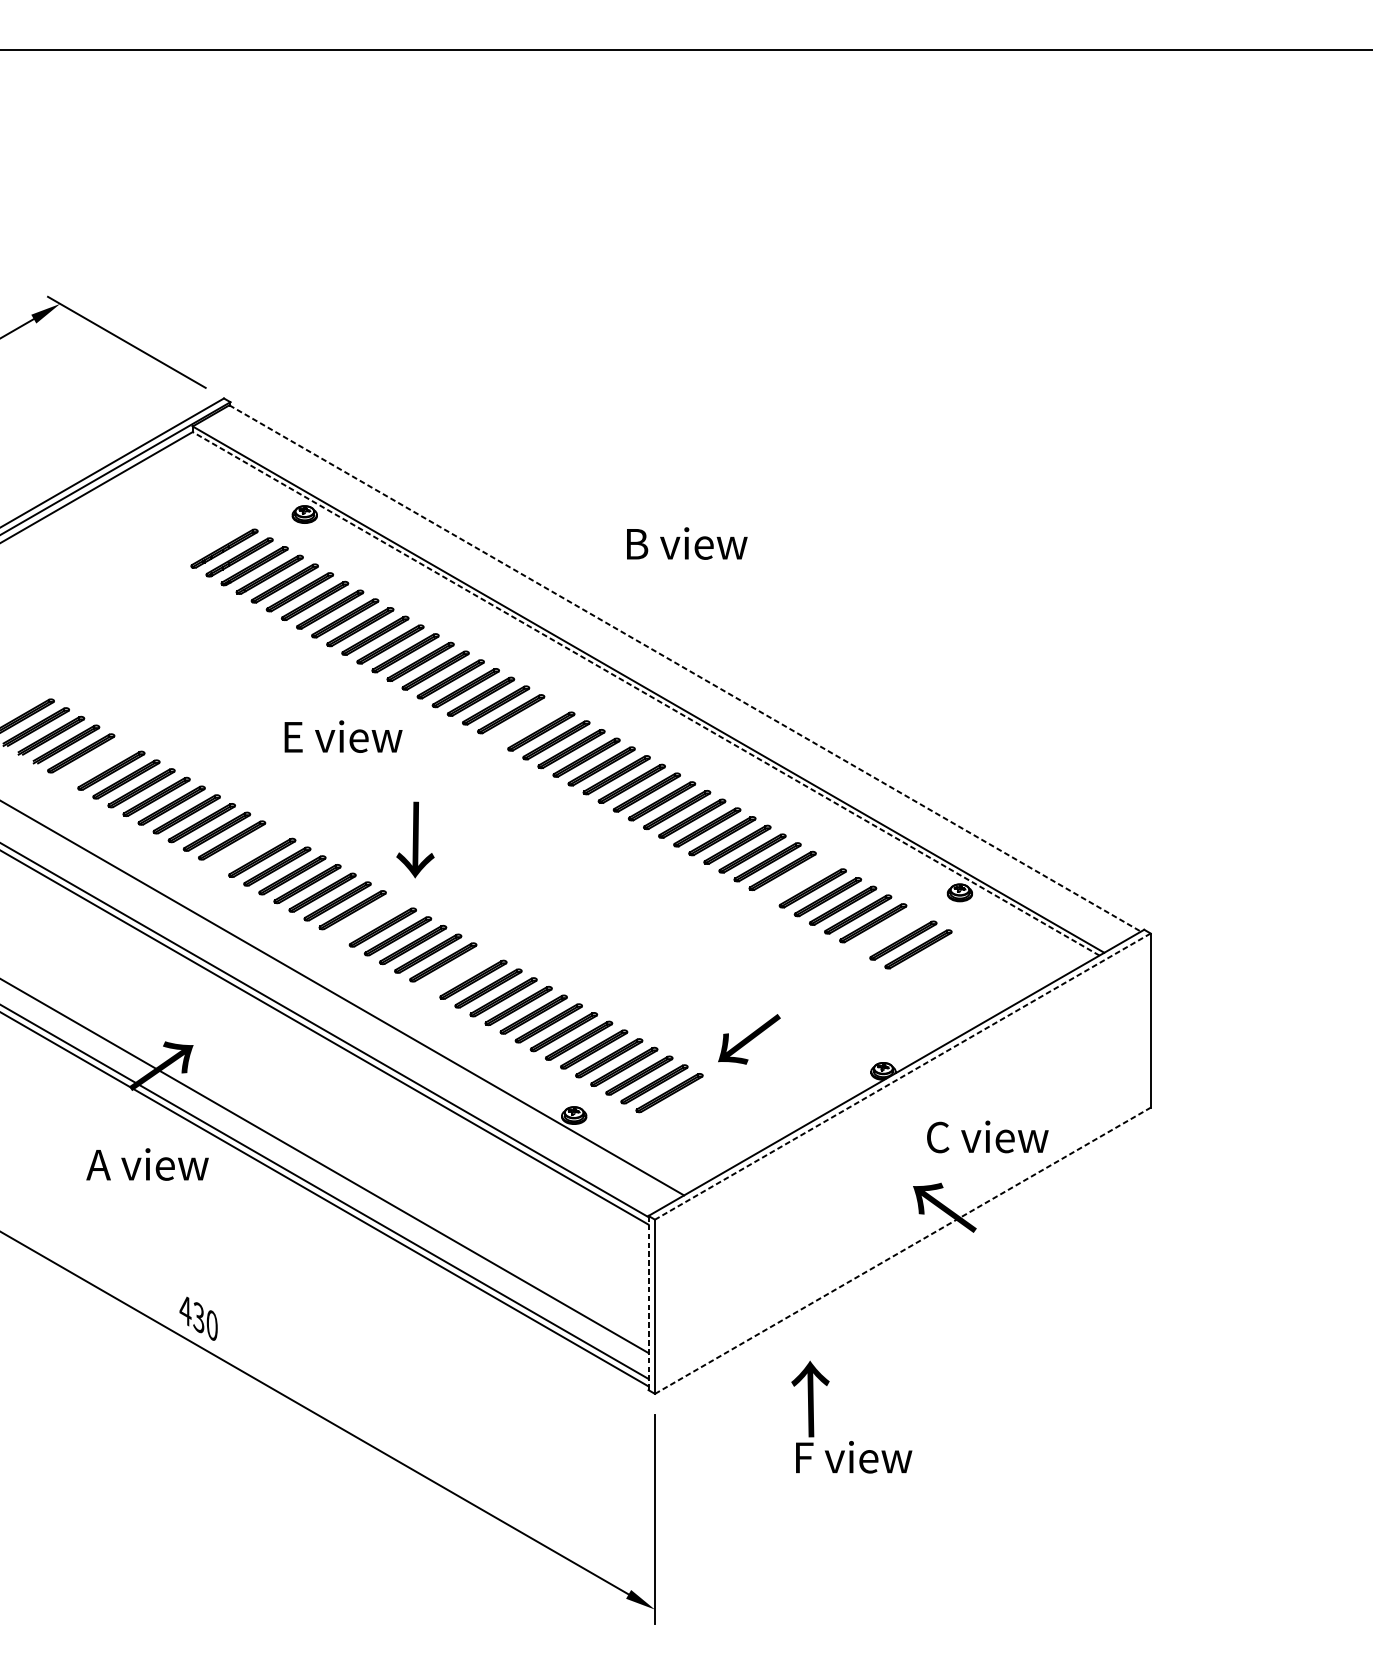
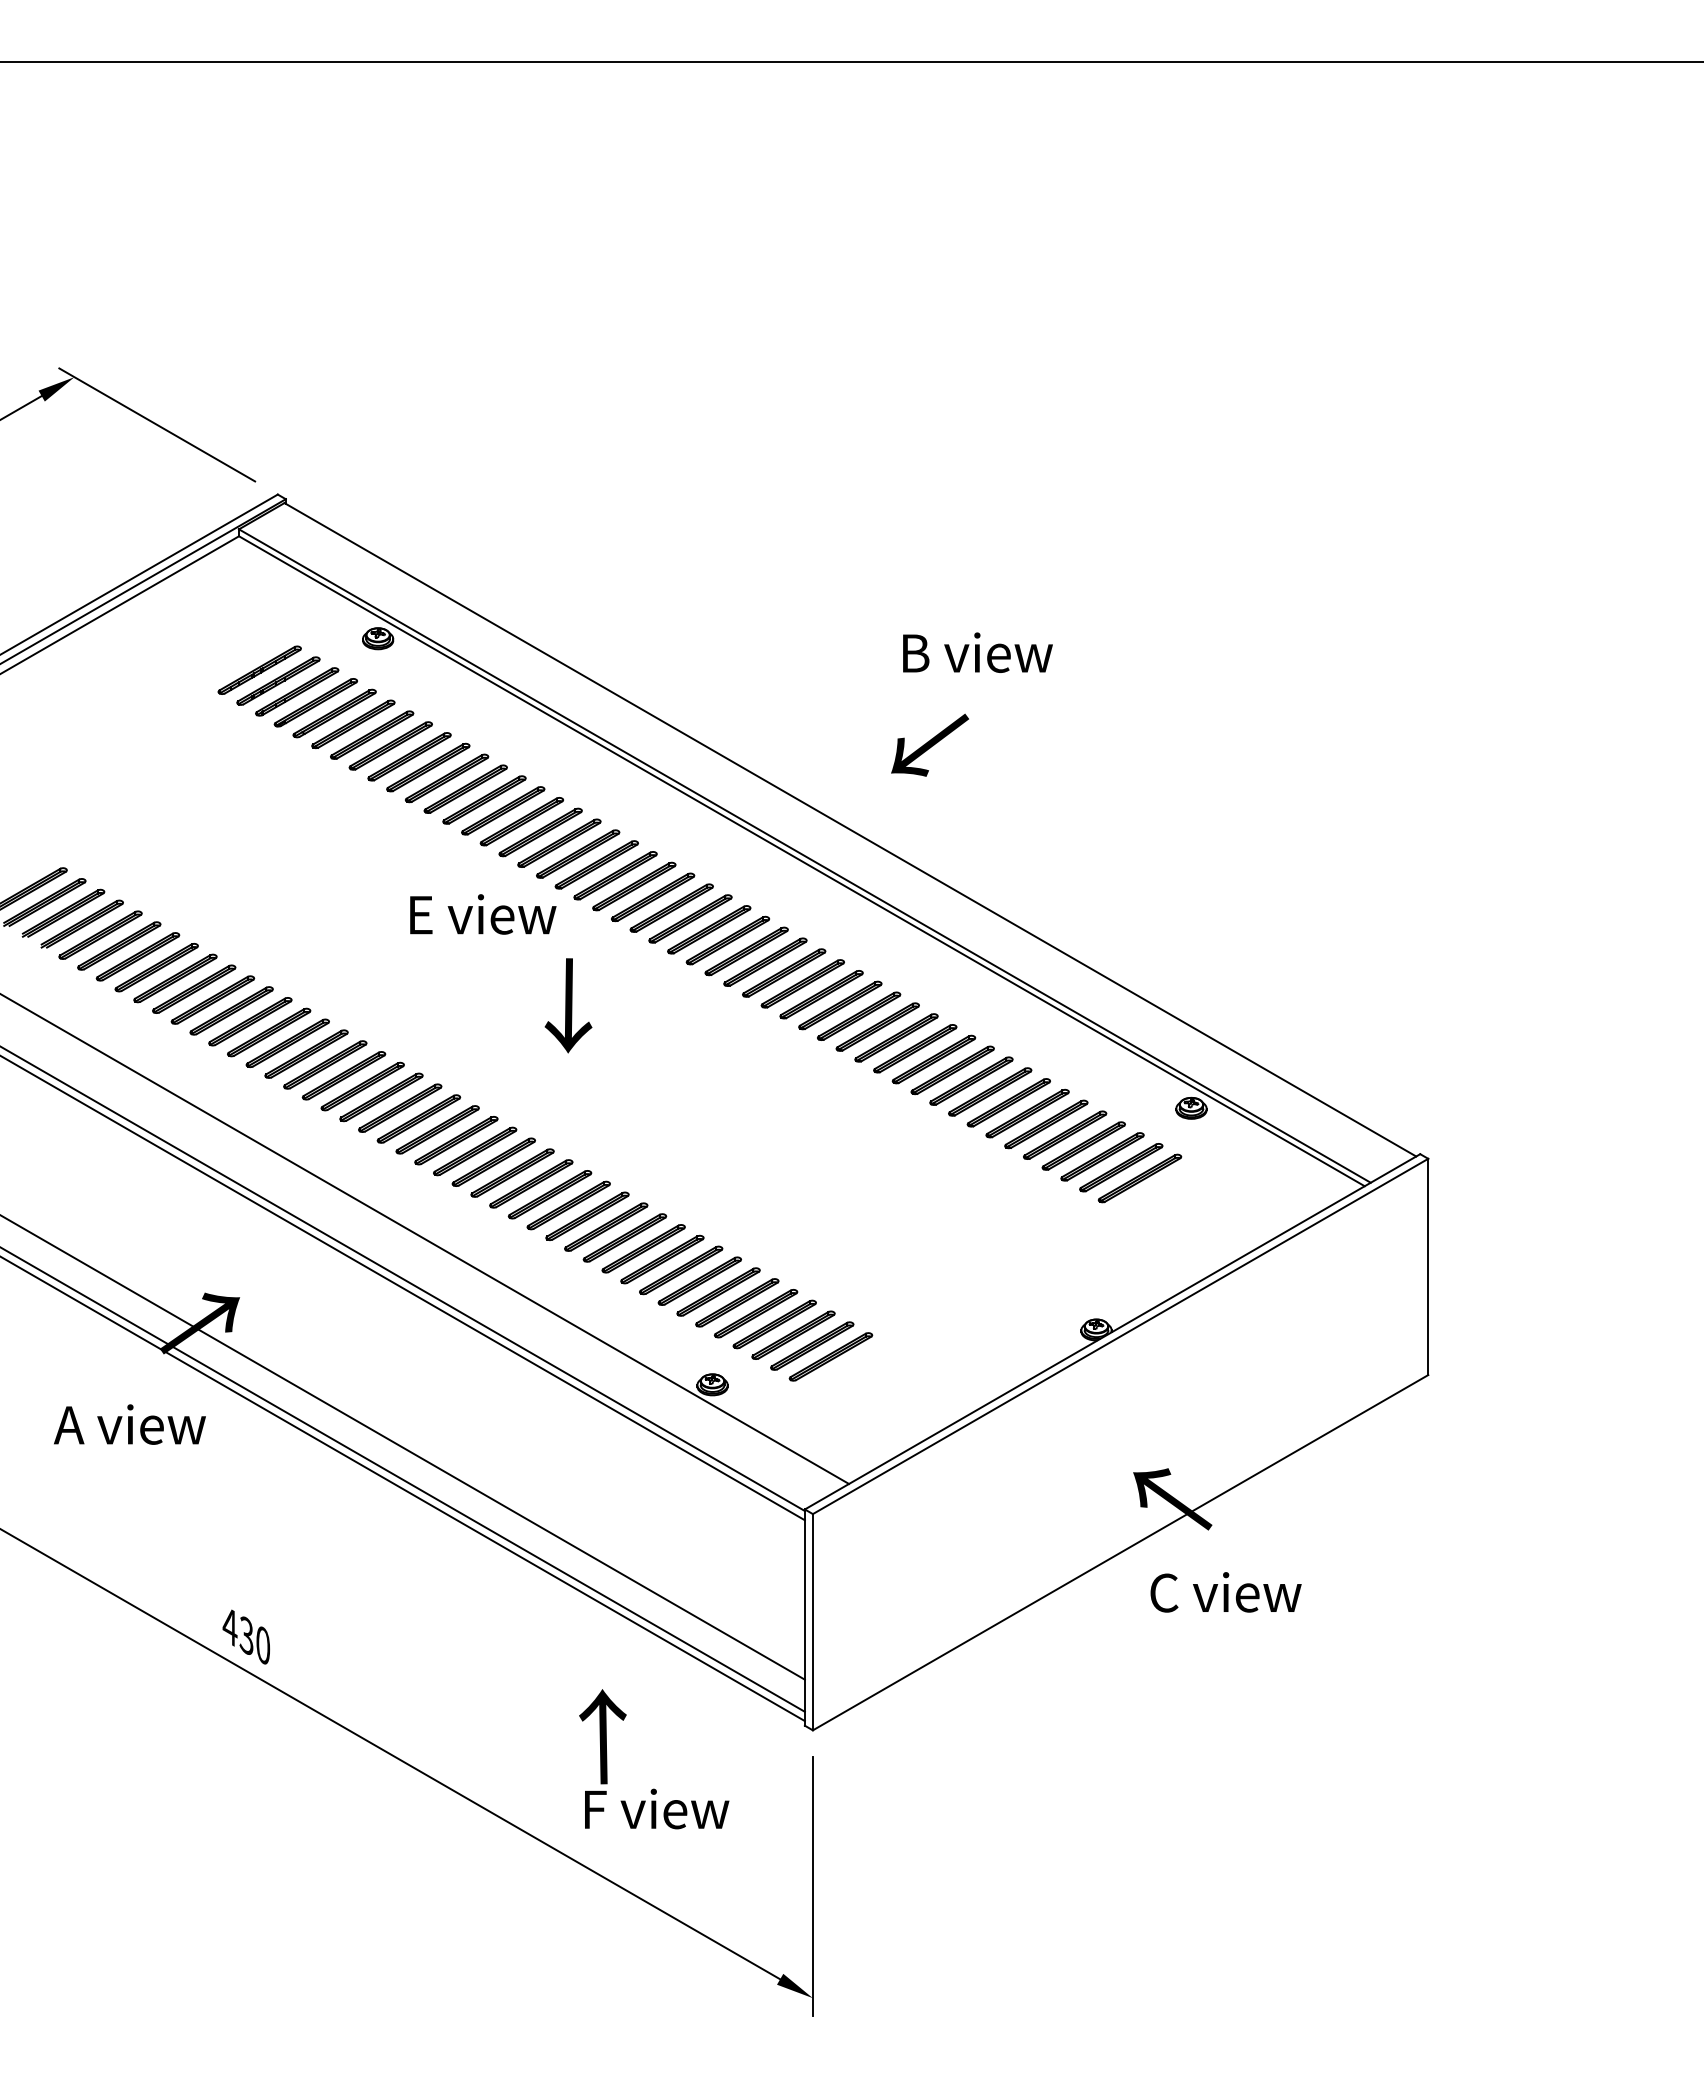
part: (209, 539) -> (259, 669), added
text: (686, 543) -> (977, 652), moved
line: (685, 669) -> (850, 830), dashed -> solid
line: (645, 694) -> (801, 861), dashed -> solid
part: (526, 723) -> (653, 897), added
text: (343, 736) -> (483, 914), moved
part: (96, 761) -> (119, 945), added
text: (415, 839) -> (568, 1005), moved
part: (247, 848) -> (306, 1053), added
part: (798, 879) -> (990, 1091), added
part: (367, 918) -> (456, 1140), added
part: (888, 931) -> (1102, 1156), added
part: (458, 971) -> (568, 1205), added
text: (748, 1038) -> (929, 744), moved
line: (902, 1076) -> (1120, 1336), dashed -> solid
text: (987, 1137) -> (1225, 1592), moved
text: (147, 1164) -> (129, 1424), moved
line: (903, 1250) -> (1121, 1552), dashed -> solid
line: (648, 1303) -> (804, 1618), dashed -> solid
text: (852, 1417) -> (654, 1759), moved

